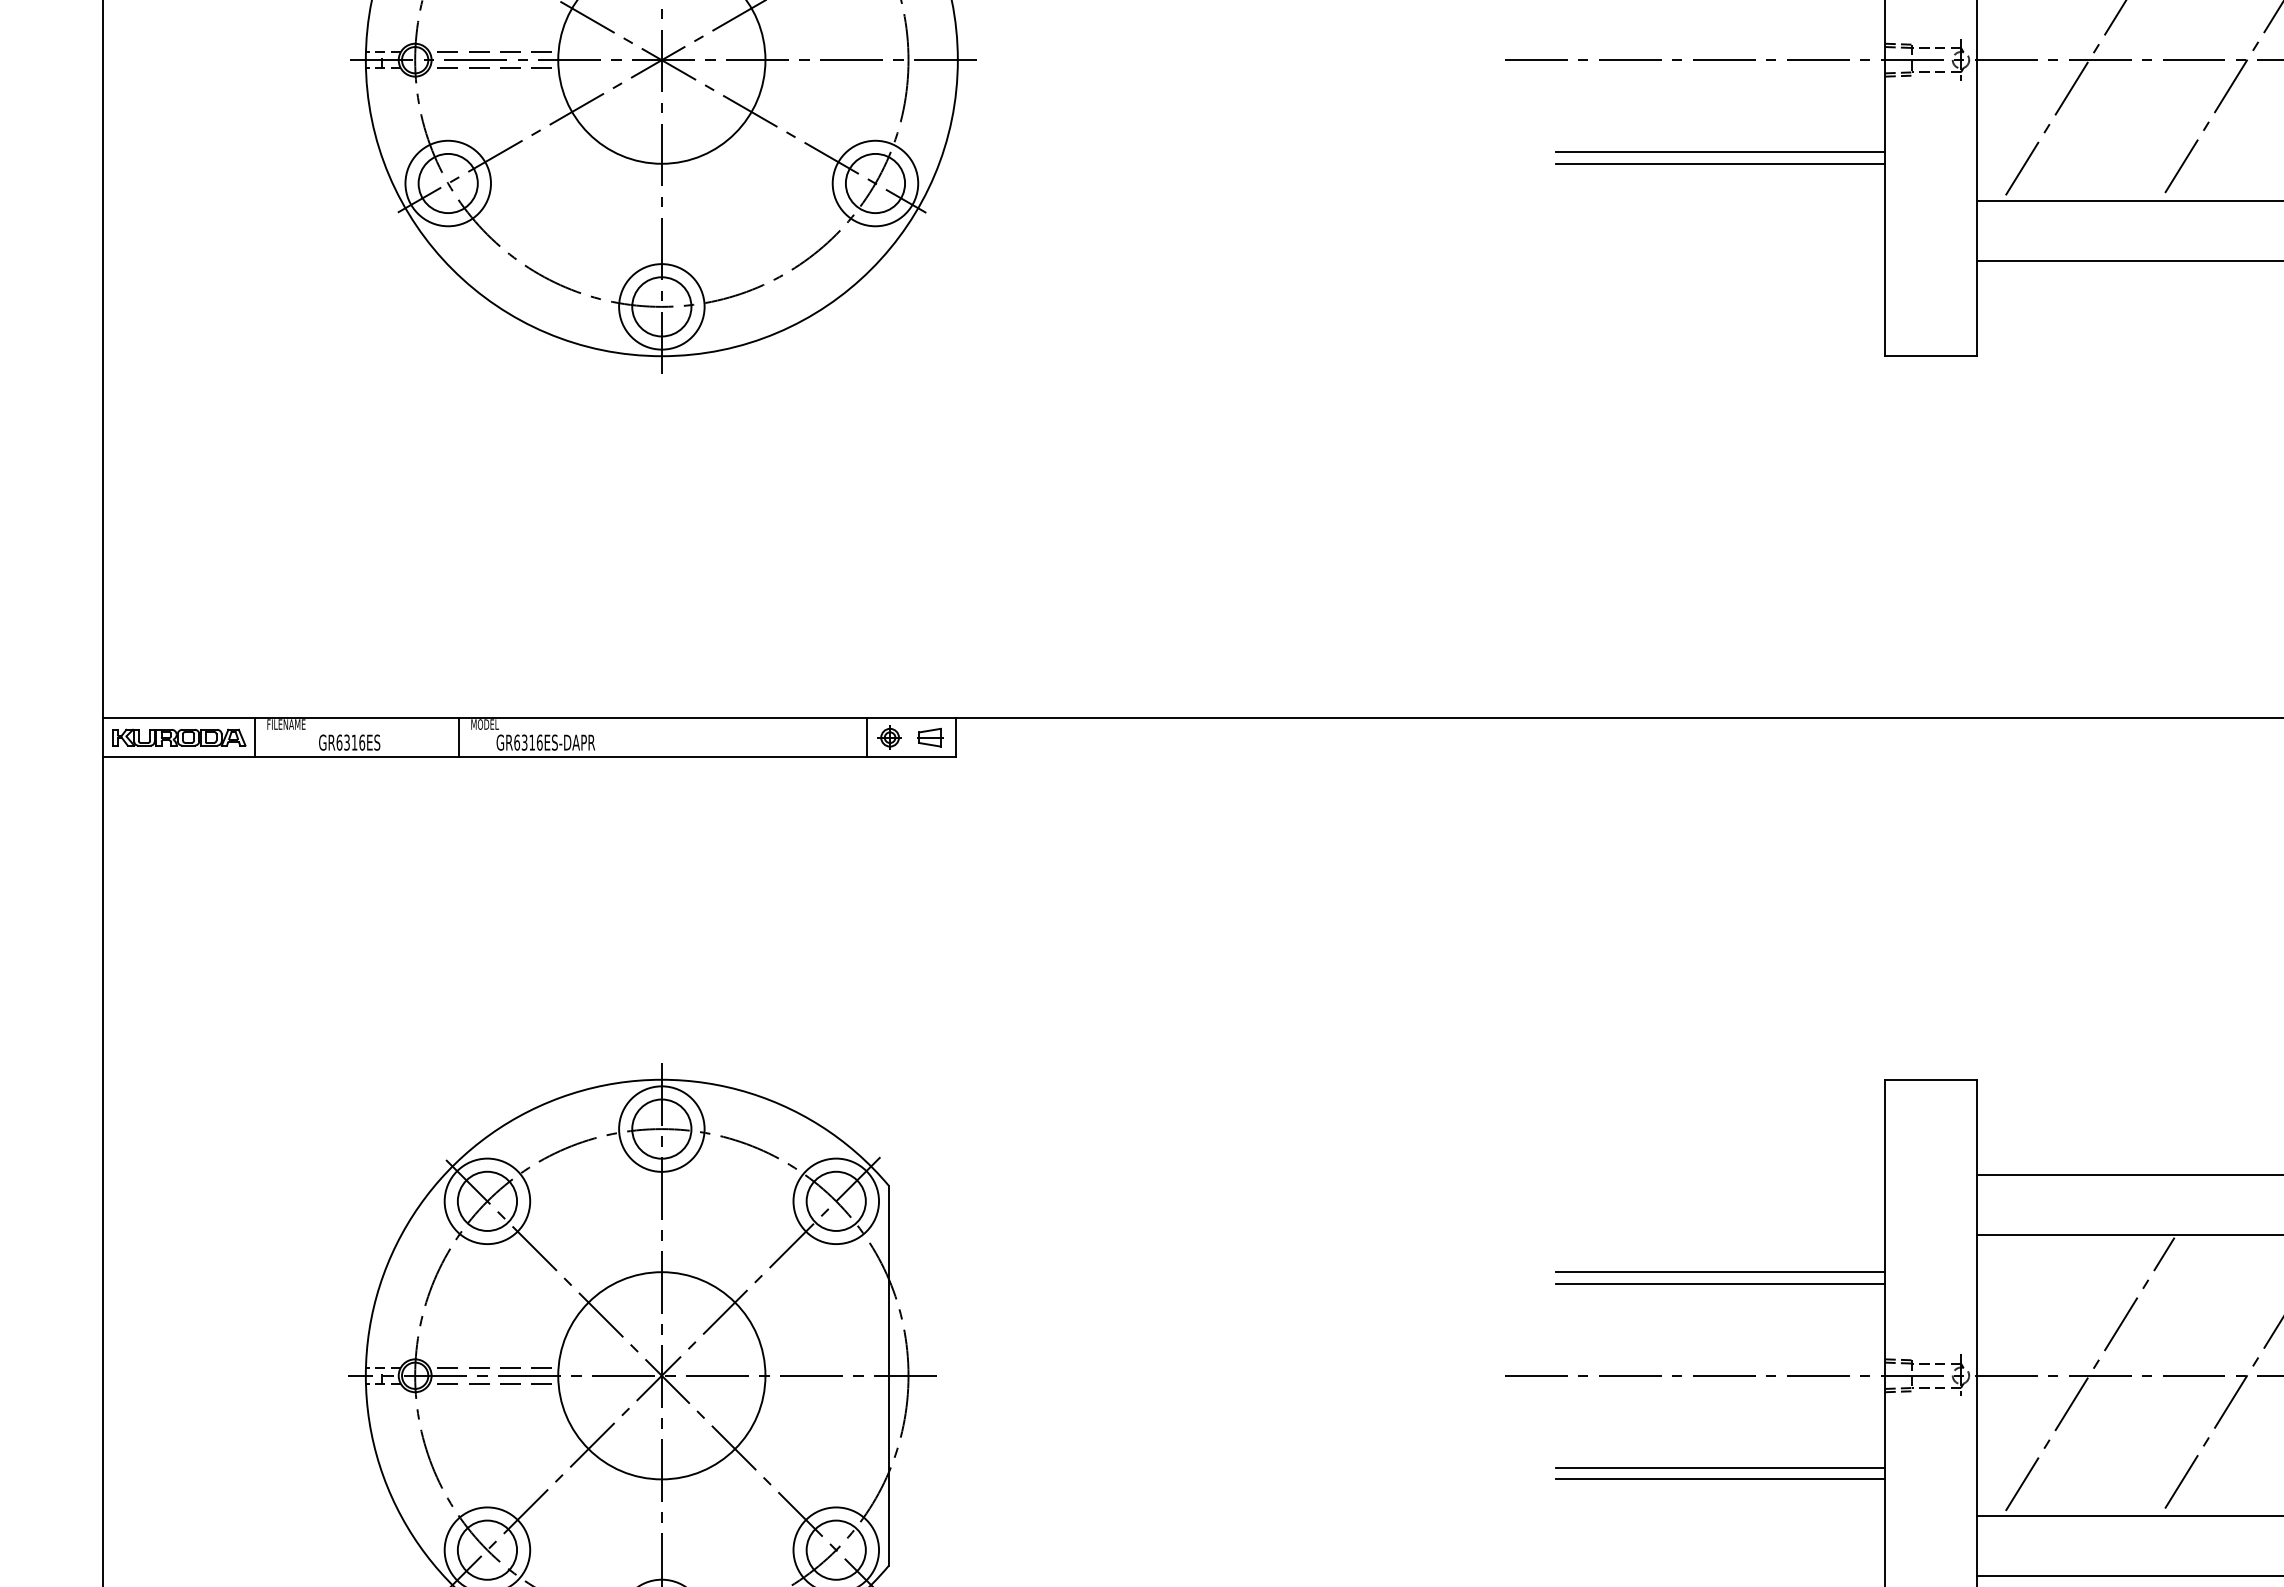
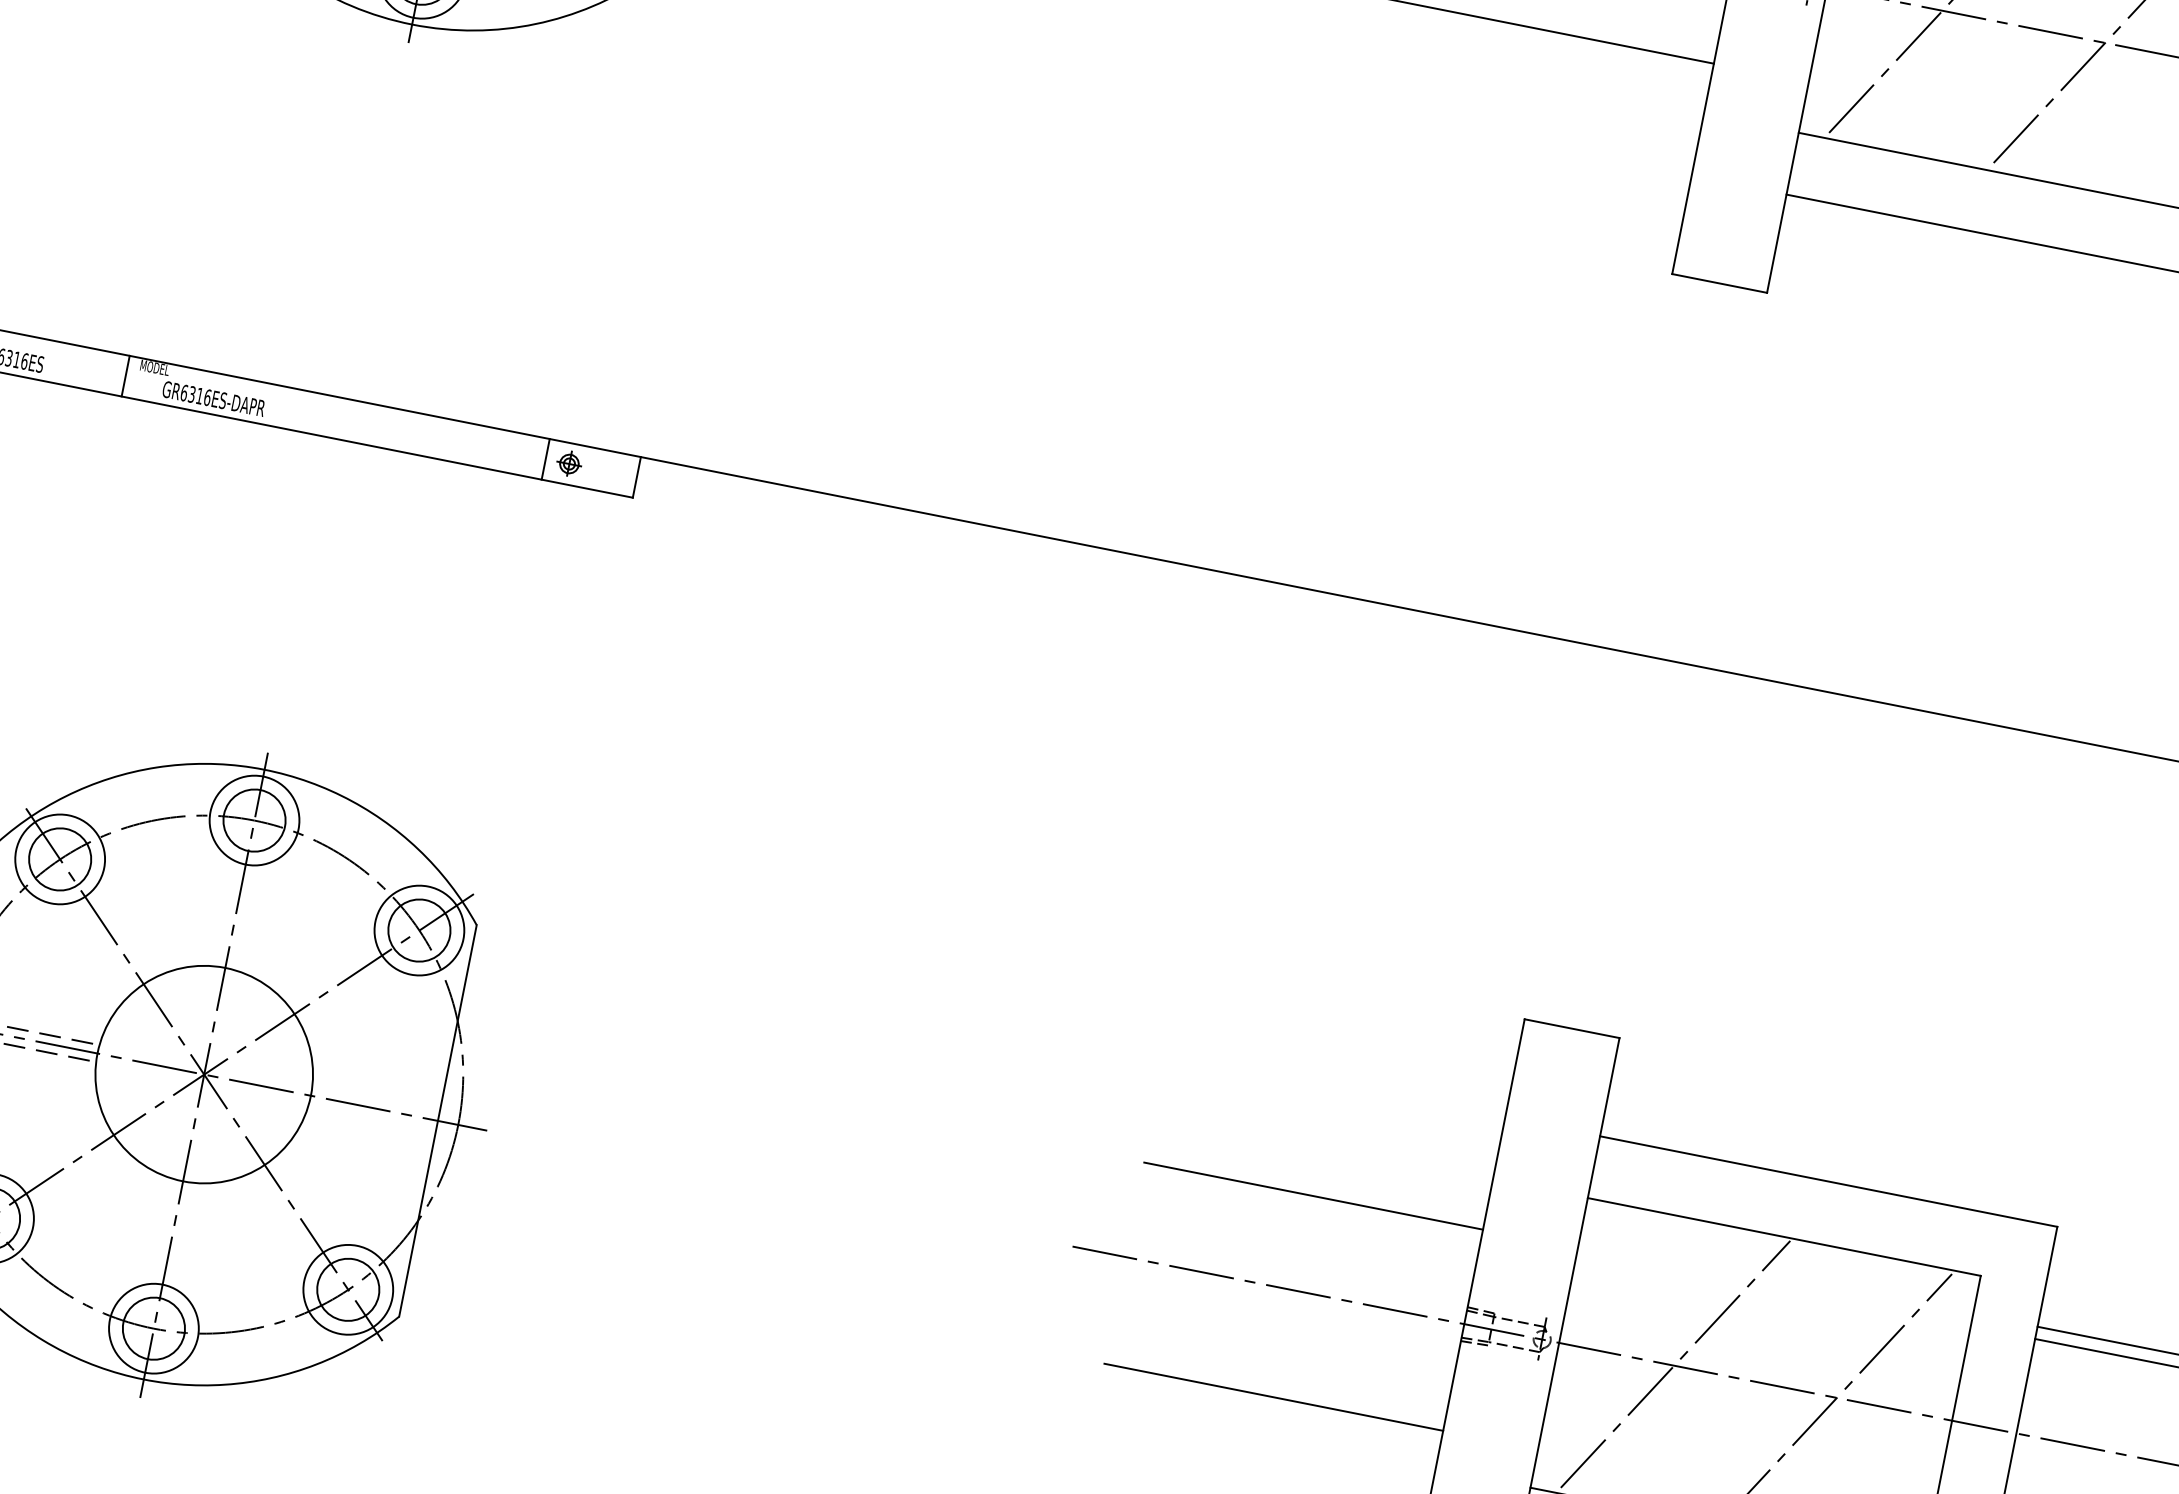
line: (1720, 163) -> (1541, 41), removed
part: (930, 737) -> (611, 472), removed
line: (1720, 1272) -> (1315, 1184), removed
line: (1720, 1467) -> (1275, 1384), removed

